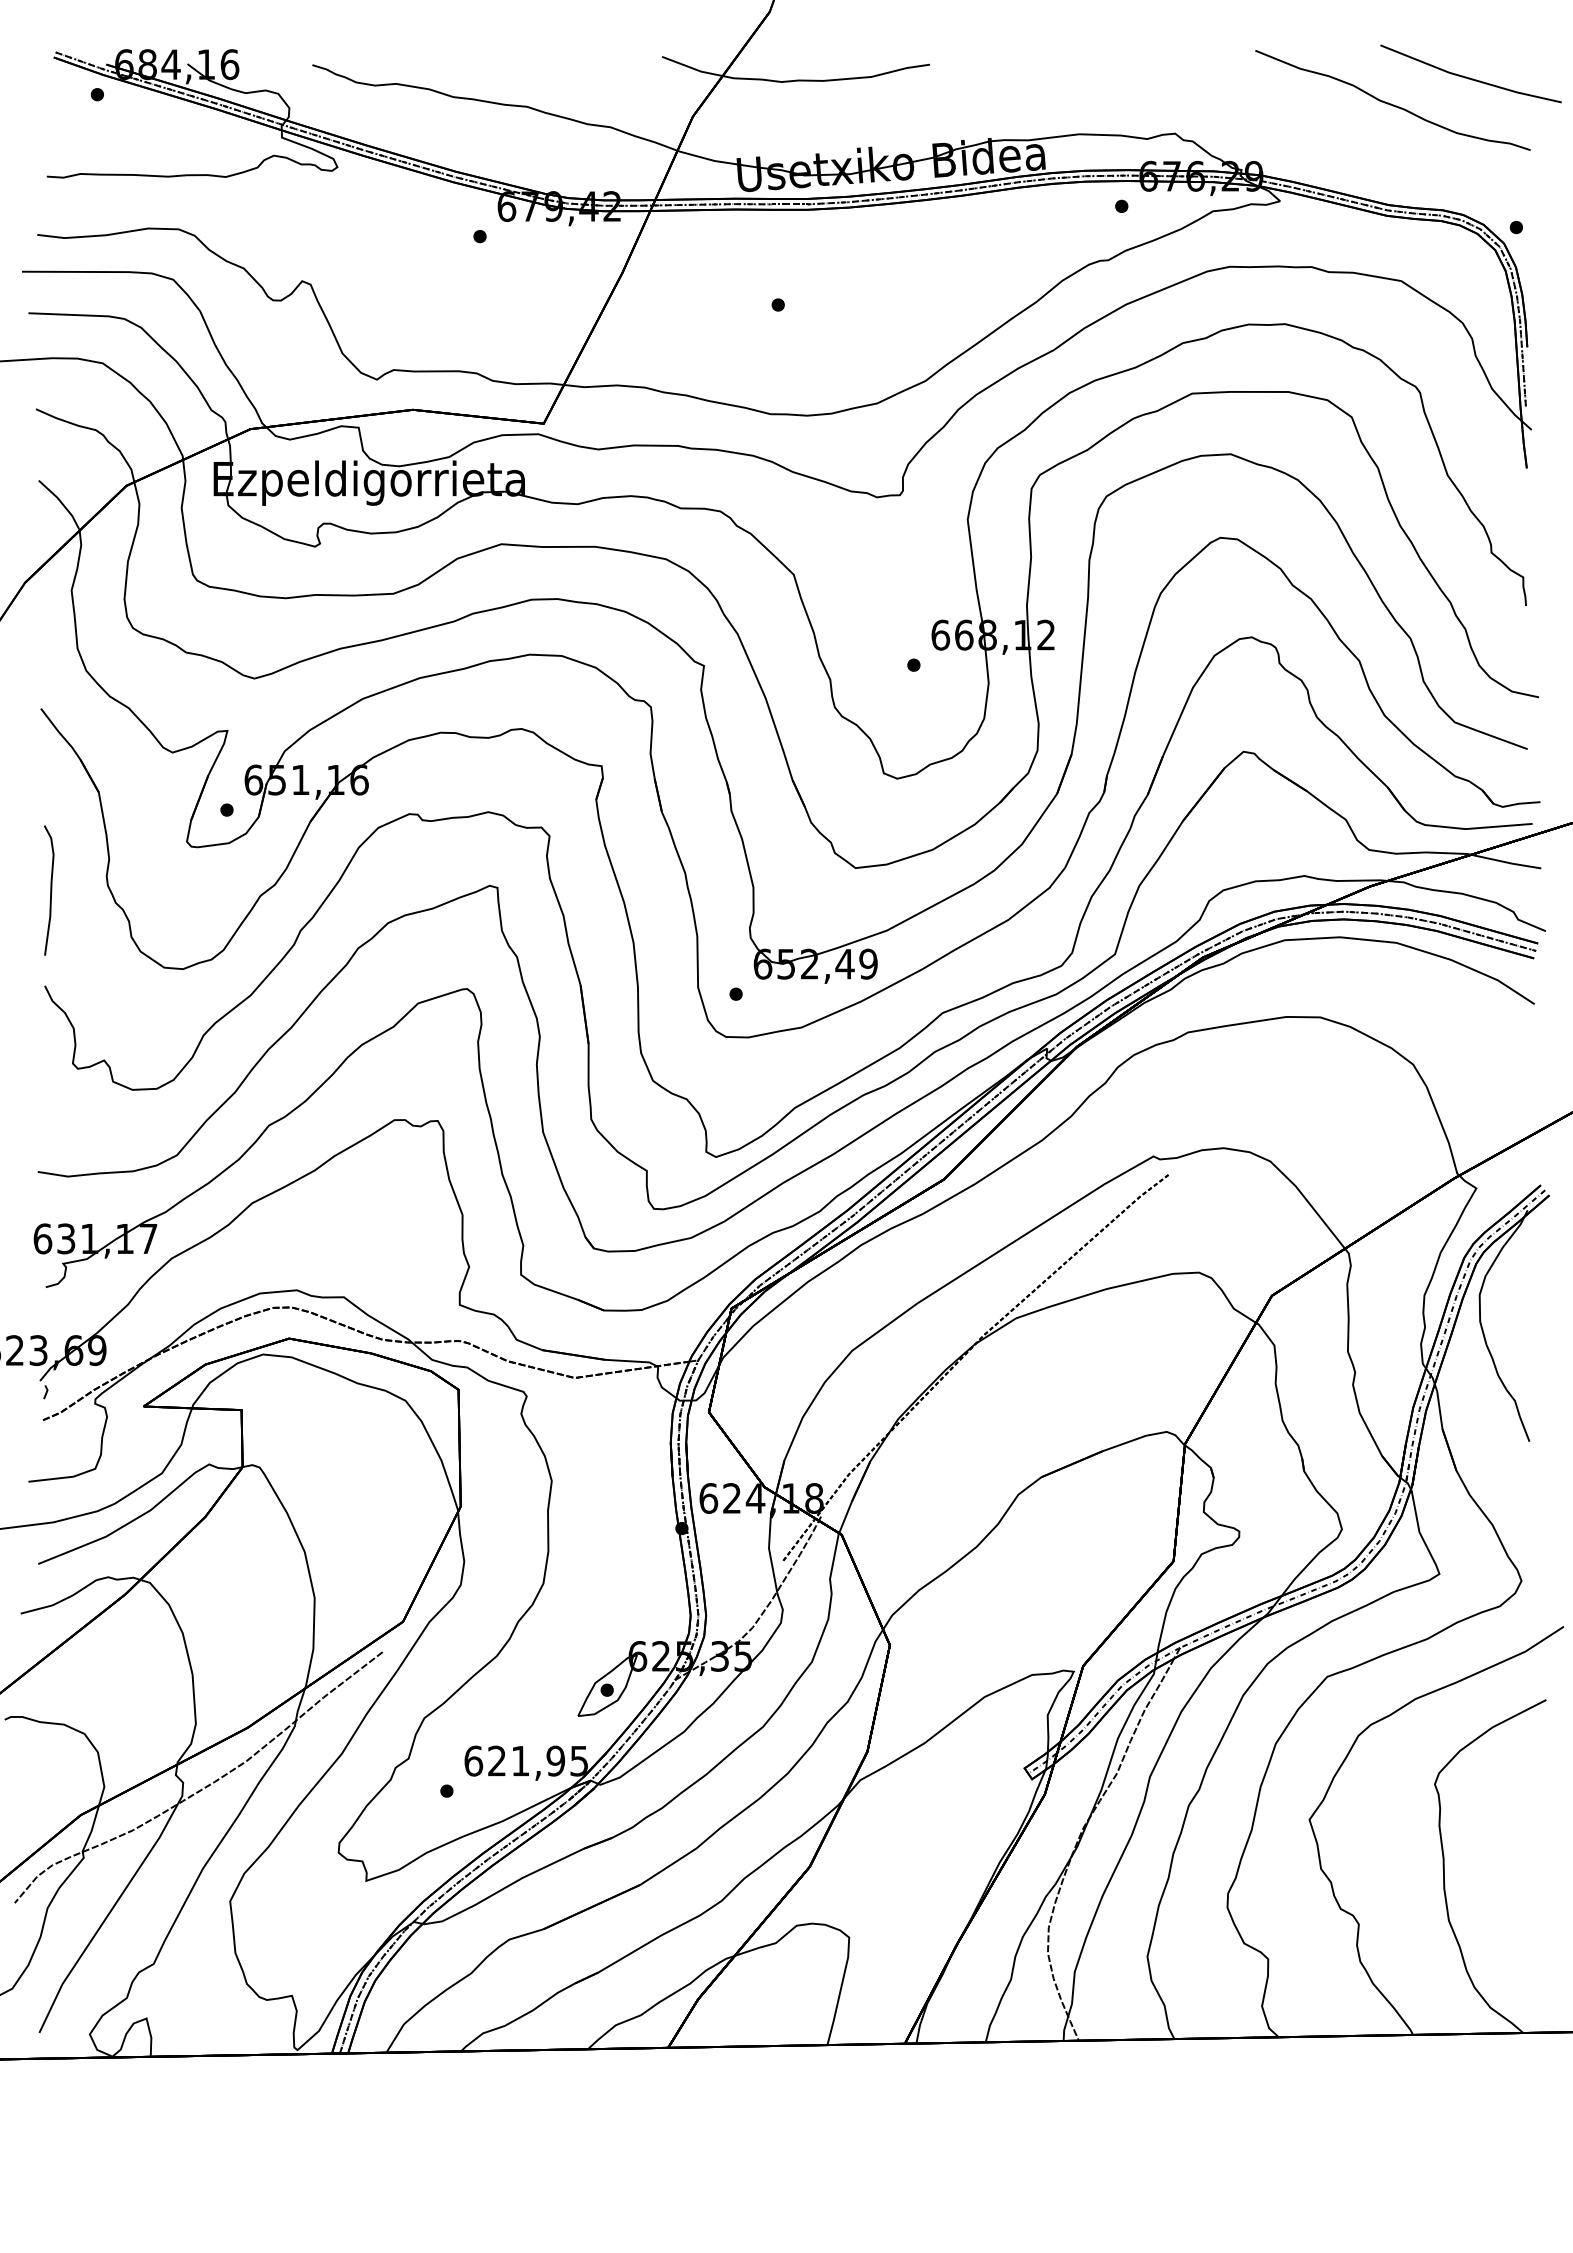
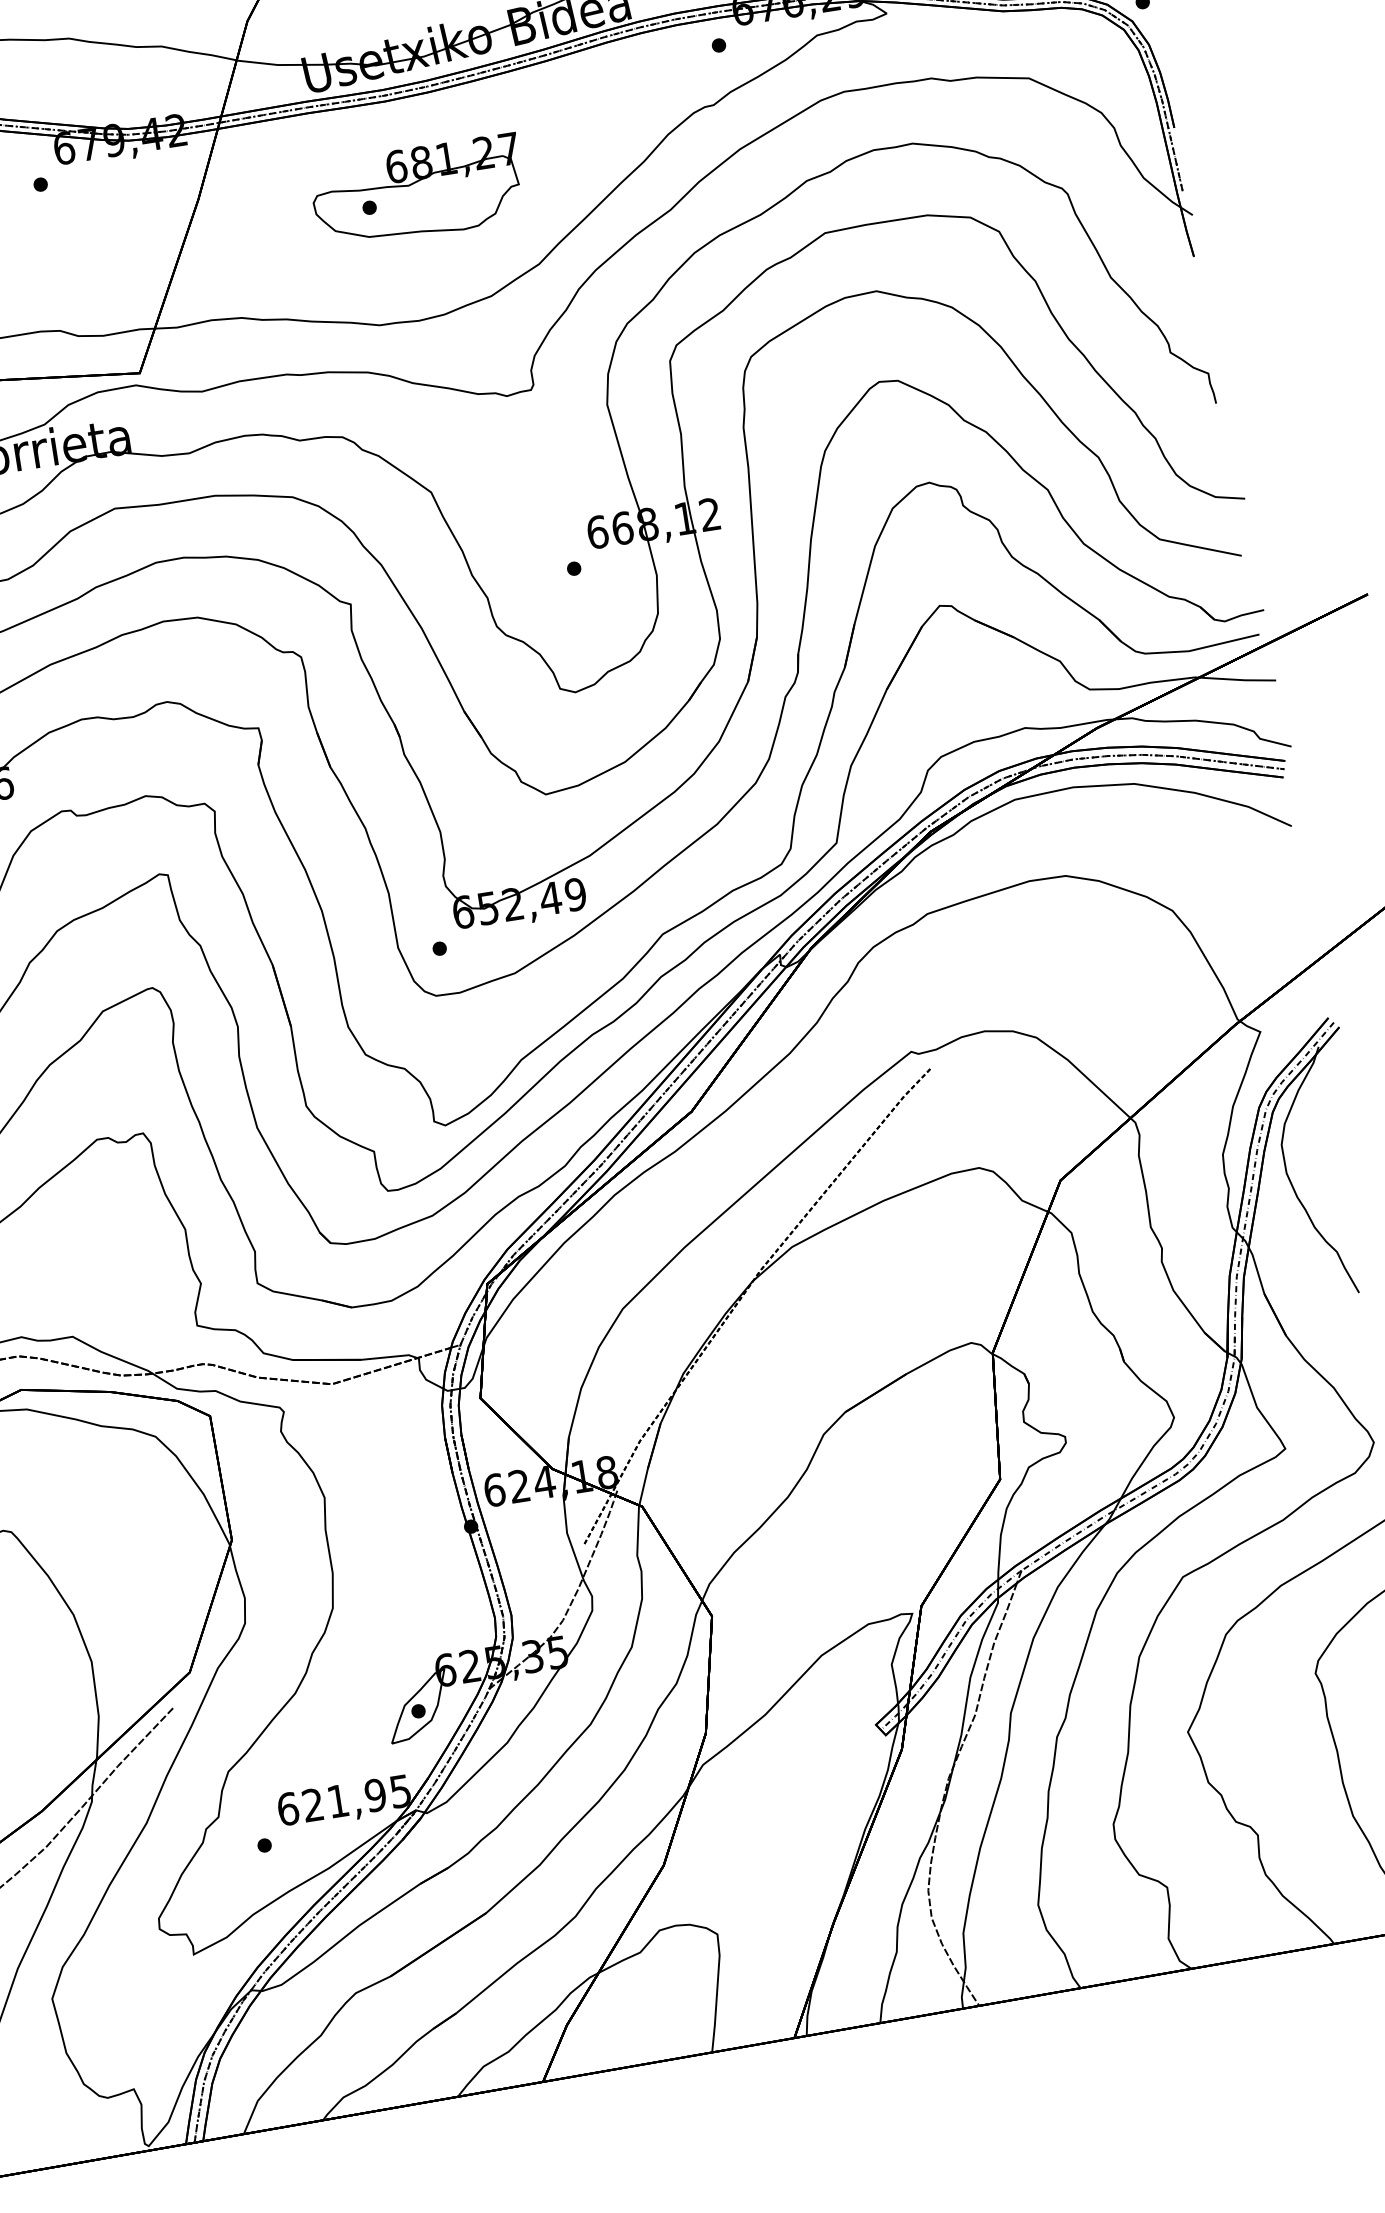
part: (824, 297) -> (417, 192), added

